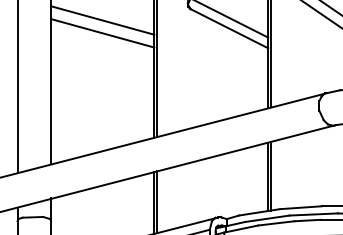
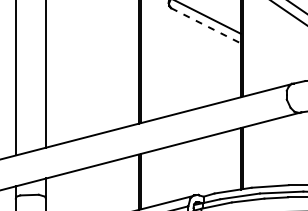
line: (102, 20) -> (92, 18), removed
line: (229, 28) -> (206, 25), solid -> dashed
line: (102, 33) -> (92, 30), removed

